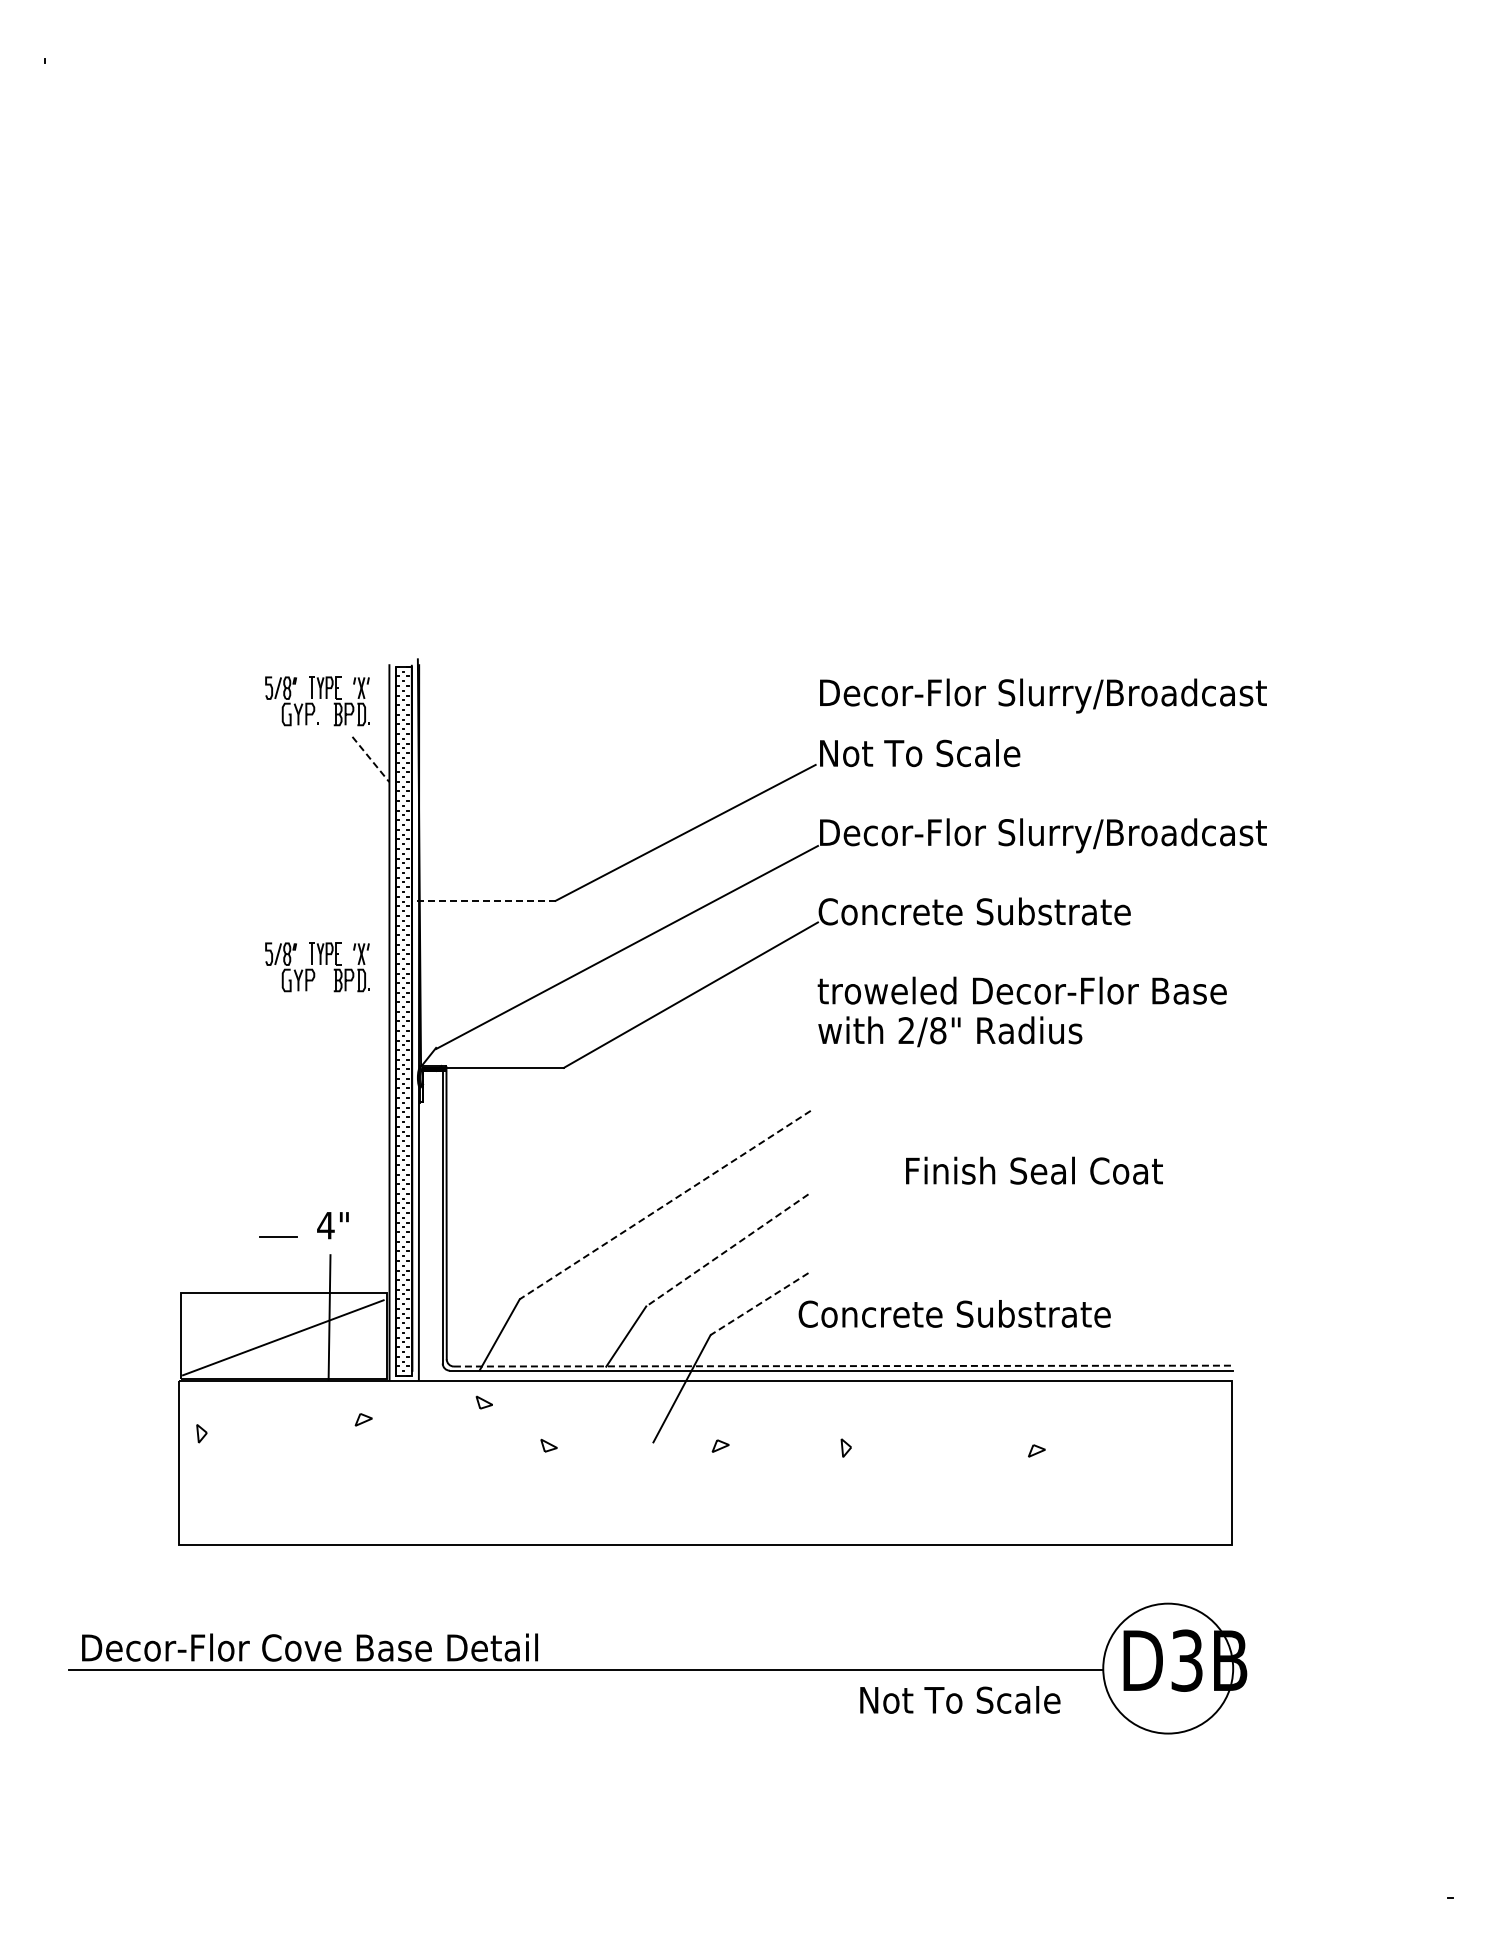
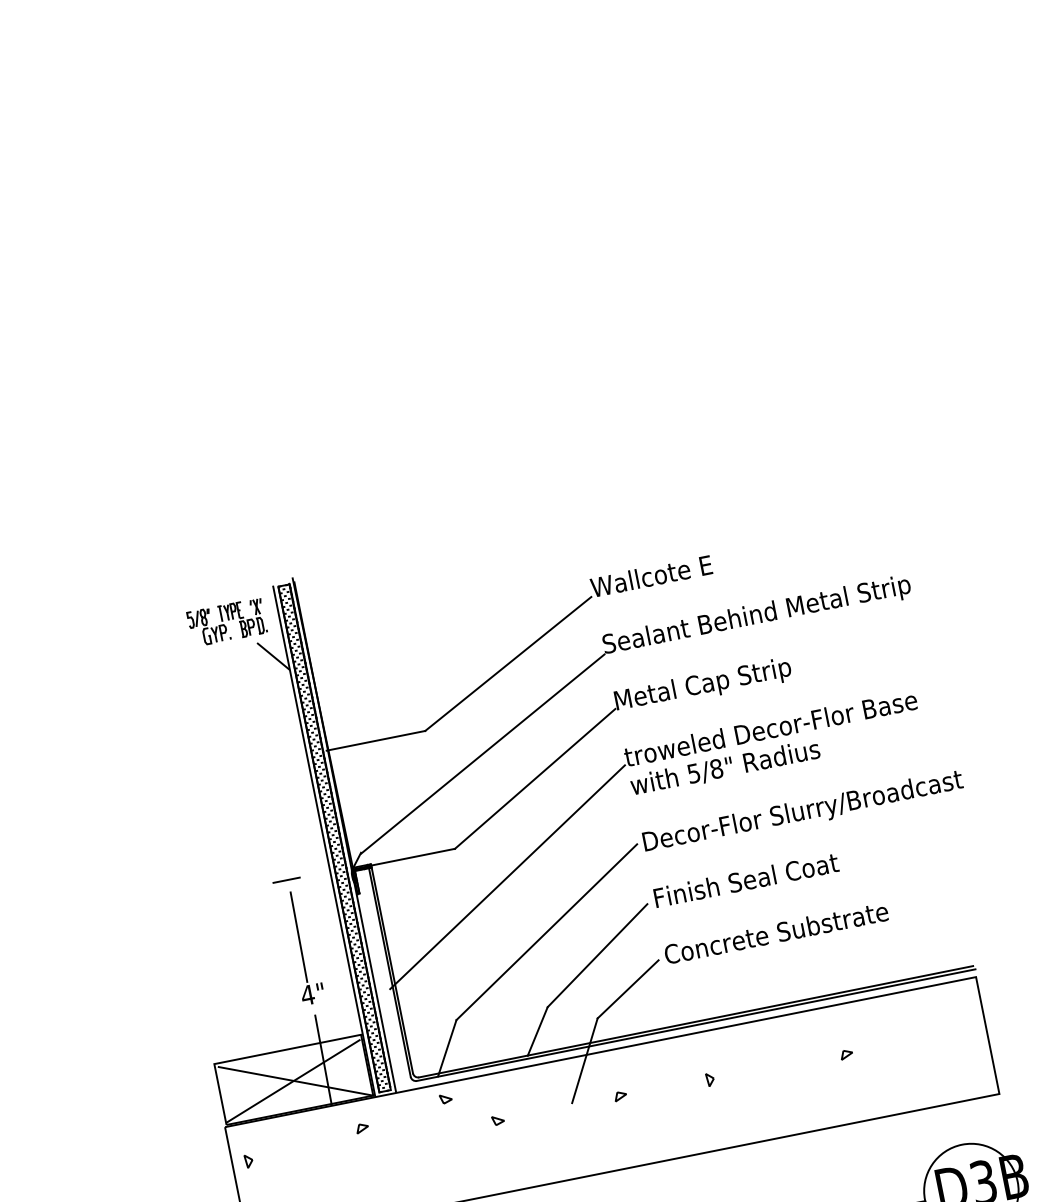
text: (1043, 695) -> (803, 812), moved
text: (919, 753) -> (663, 574), Not To Scale -> Wallcote E
line: (371, 759) -> (273, 656), dashed -> solid
text: (1042, 835) -> (763, 614), Decor-Flor Slurry/Broadcast -> Sealant Behind Metal Strip
line: (485, 900) -> (375, 740), dashed -> solid
text: (974, 914) -> (725, 681), Concrete Substrate -> Metal Cap Strip
part: (317, 967) -> (265, 812), removed
text: (906, 1030) -> (693, 773), 2/8" -> 5/8"
line: (626, 1120) -> (507, 877), added
line: (329, 1144) -> (298, 936), added
text: (1034, 1170) -> (746, 880), moved
line: (664, 1205) -> (546, 932), dashed -> solid
line: (278, 1236) -> (286, 879), moved
line: (727, 1250) -> (597, 955), dashed -> solid
line: (759, 1304) -> (628, 989), dashed -> solid
text: (954, 1313) -> (776, 932), moved
line: (286, 1338) -> (295, 1081), added
line: (842, 1366) -> (696, 1022), dashed -> solid

